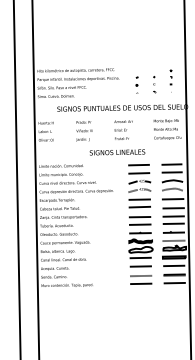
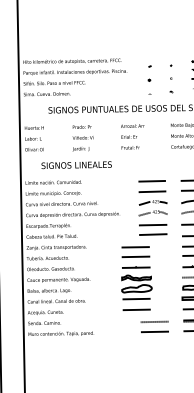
part: (136, 84) -> (148, 79), size x1.4
part: (154, 84) -> (171, 79), size x1.4
text: (117, 152) -> (76, 165), moved
part: (140, 241) -> (136, 278), moved

